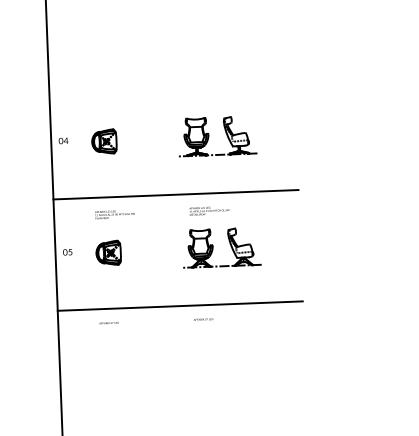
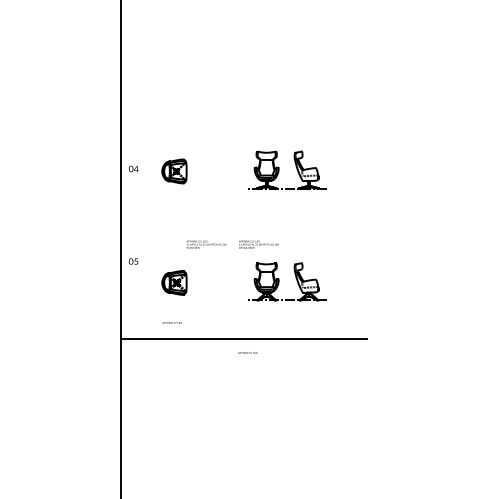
line: (175, 195) -> (243, 227), removed
text: (209, 210) -> (258, 244), moved
text: (115, 214) -> (206, 244), moved
text: (67, 252) -> (133, 261), moved
text: (203, 319) -> (247, 352), moved
text: (108, 322) -> (171, 322), moved

